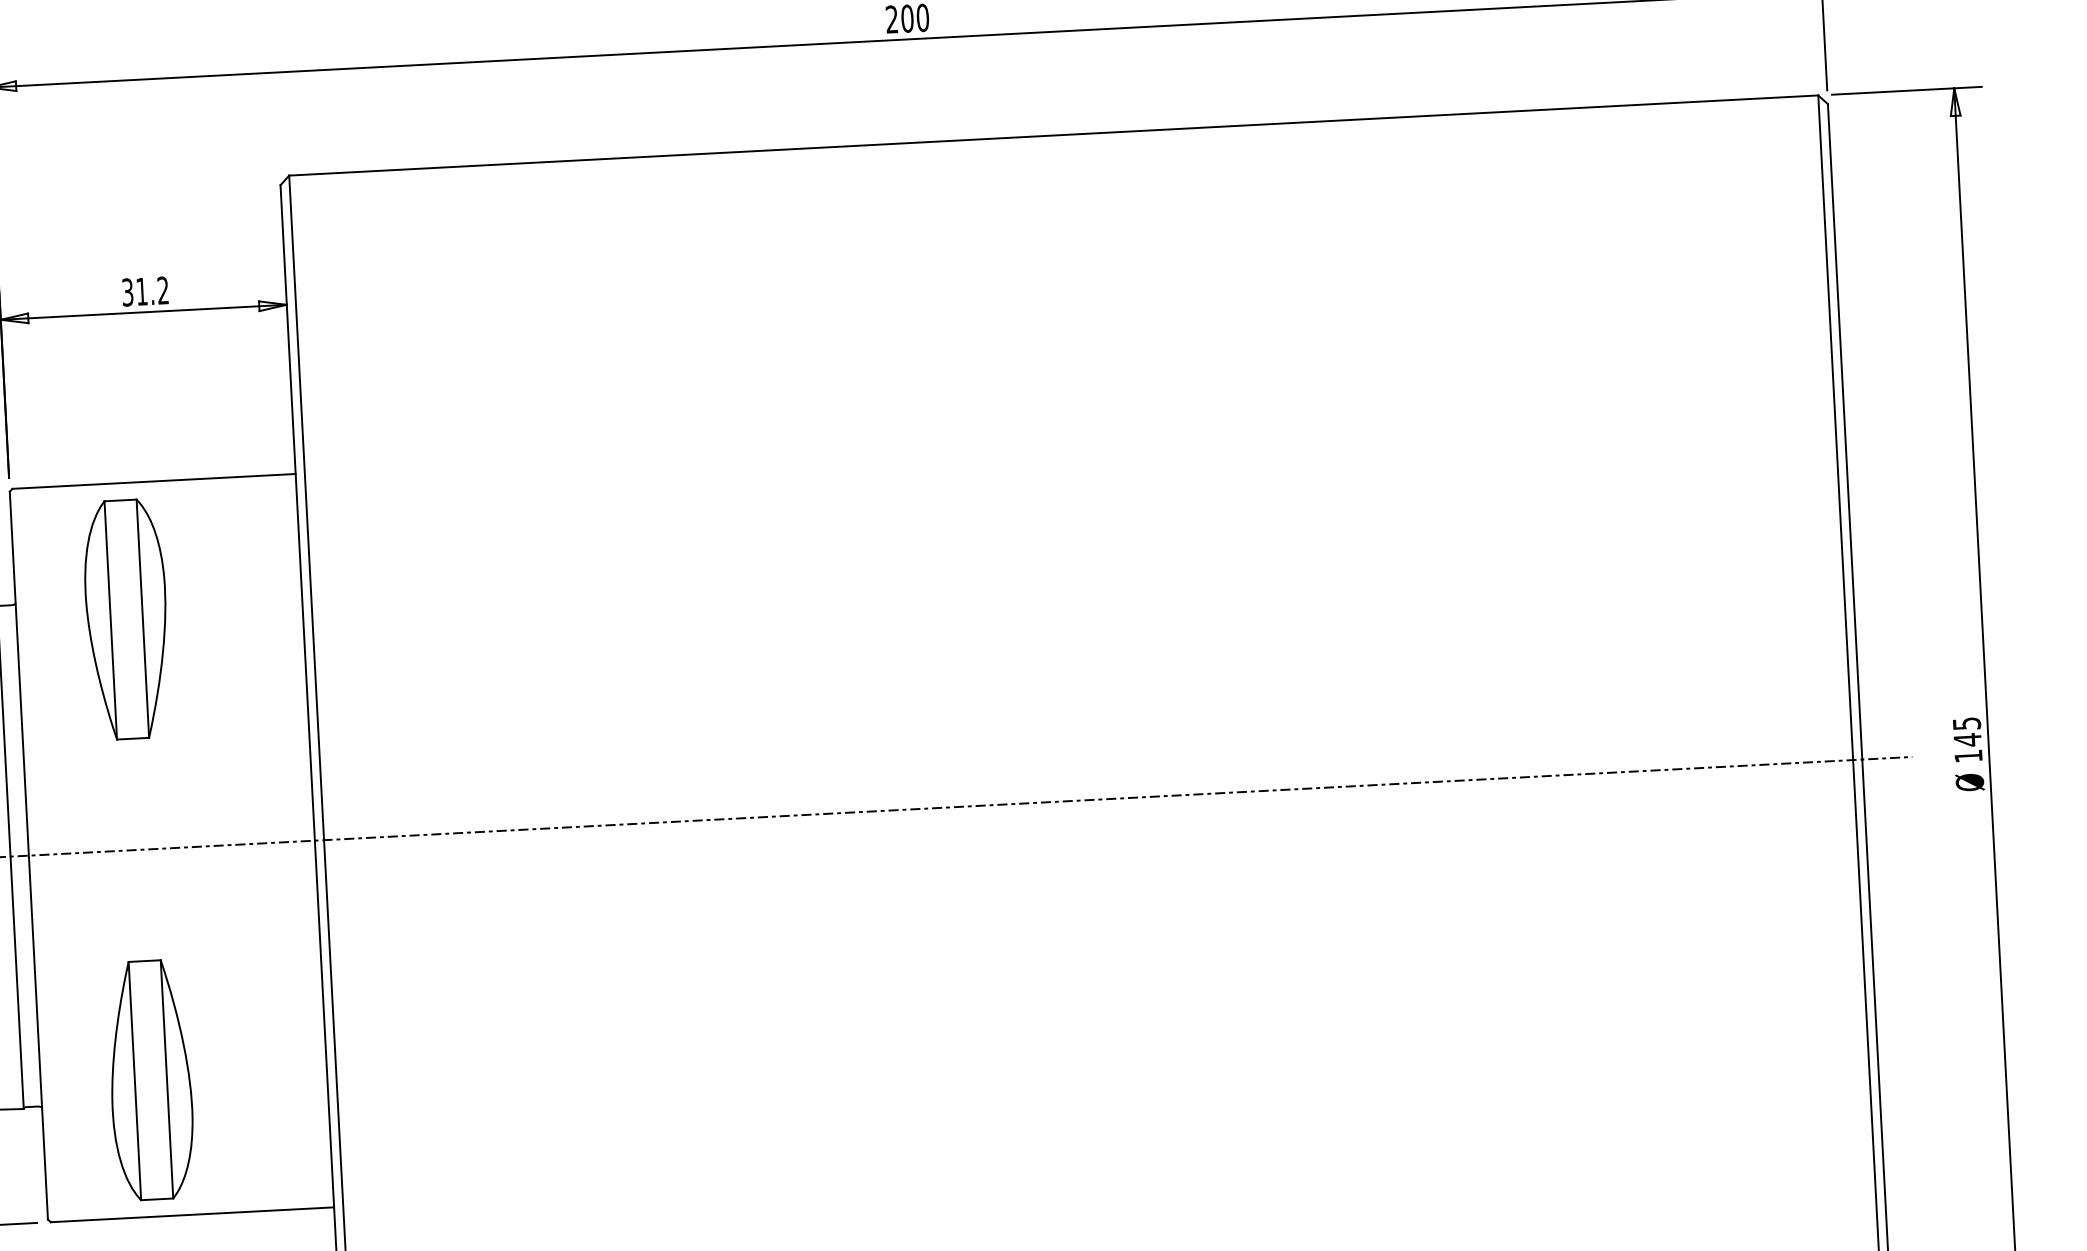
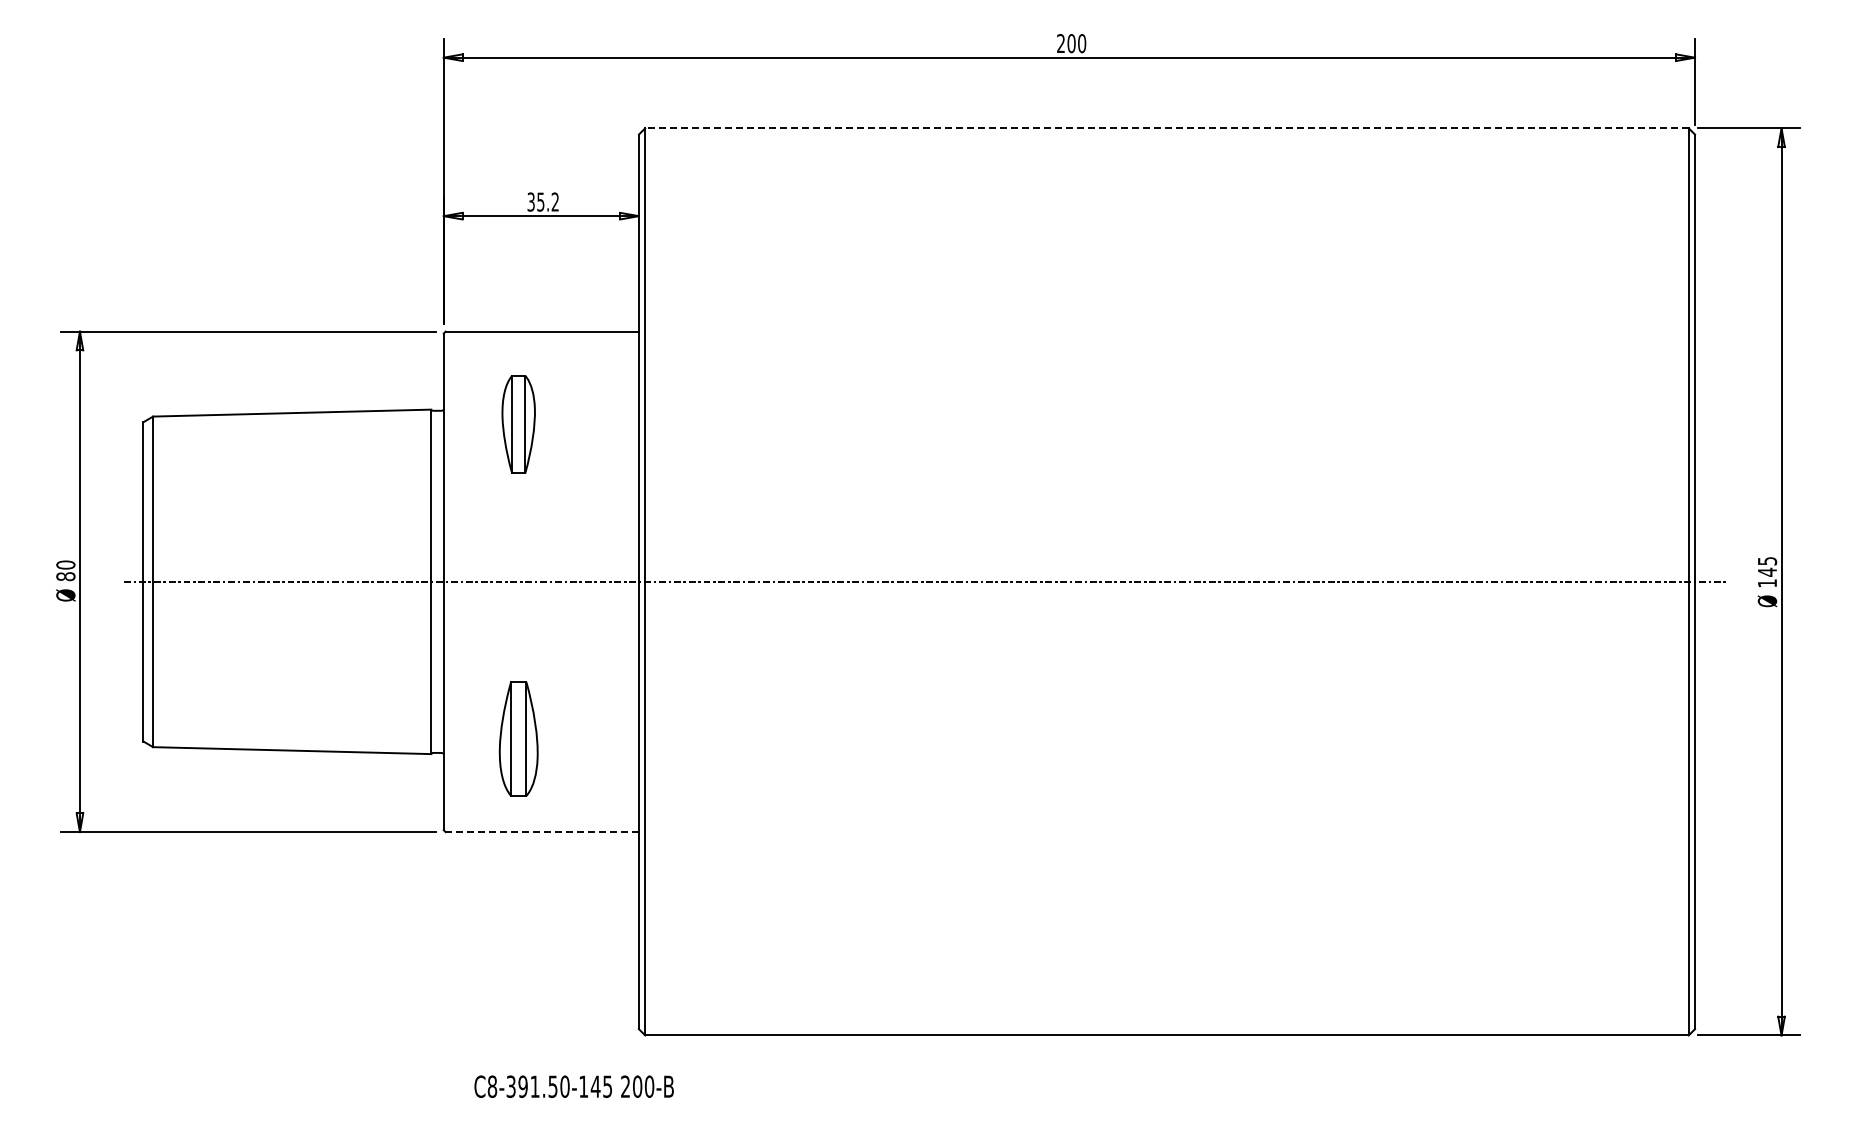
line: (1053, 135) -> (1166, 128), solid -> dashed
text: (141, 290) -> (540, 201), 31.2 -> 35.2
part: (126, 619) -> (518, 424), size x0.6
part: (150, 1079) -> (518, 738), size x0.7
line: (192, 1215) -> (542, 832), solid -> dashed

